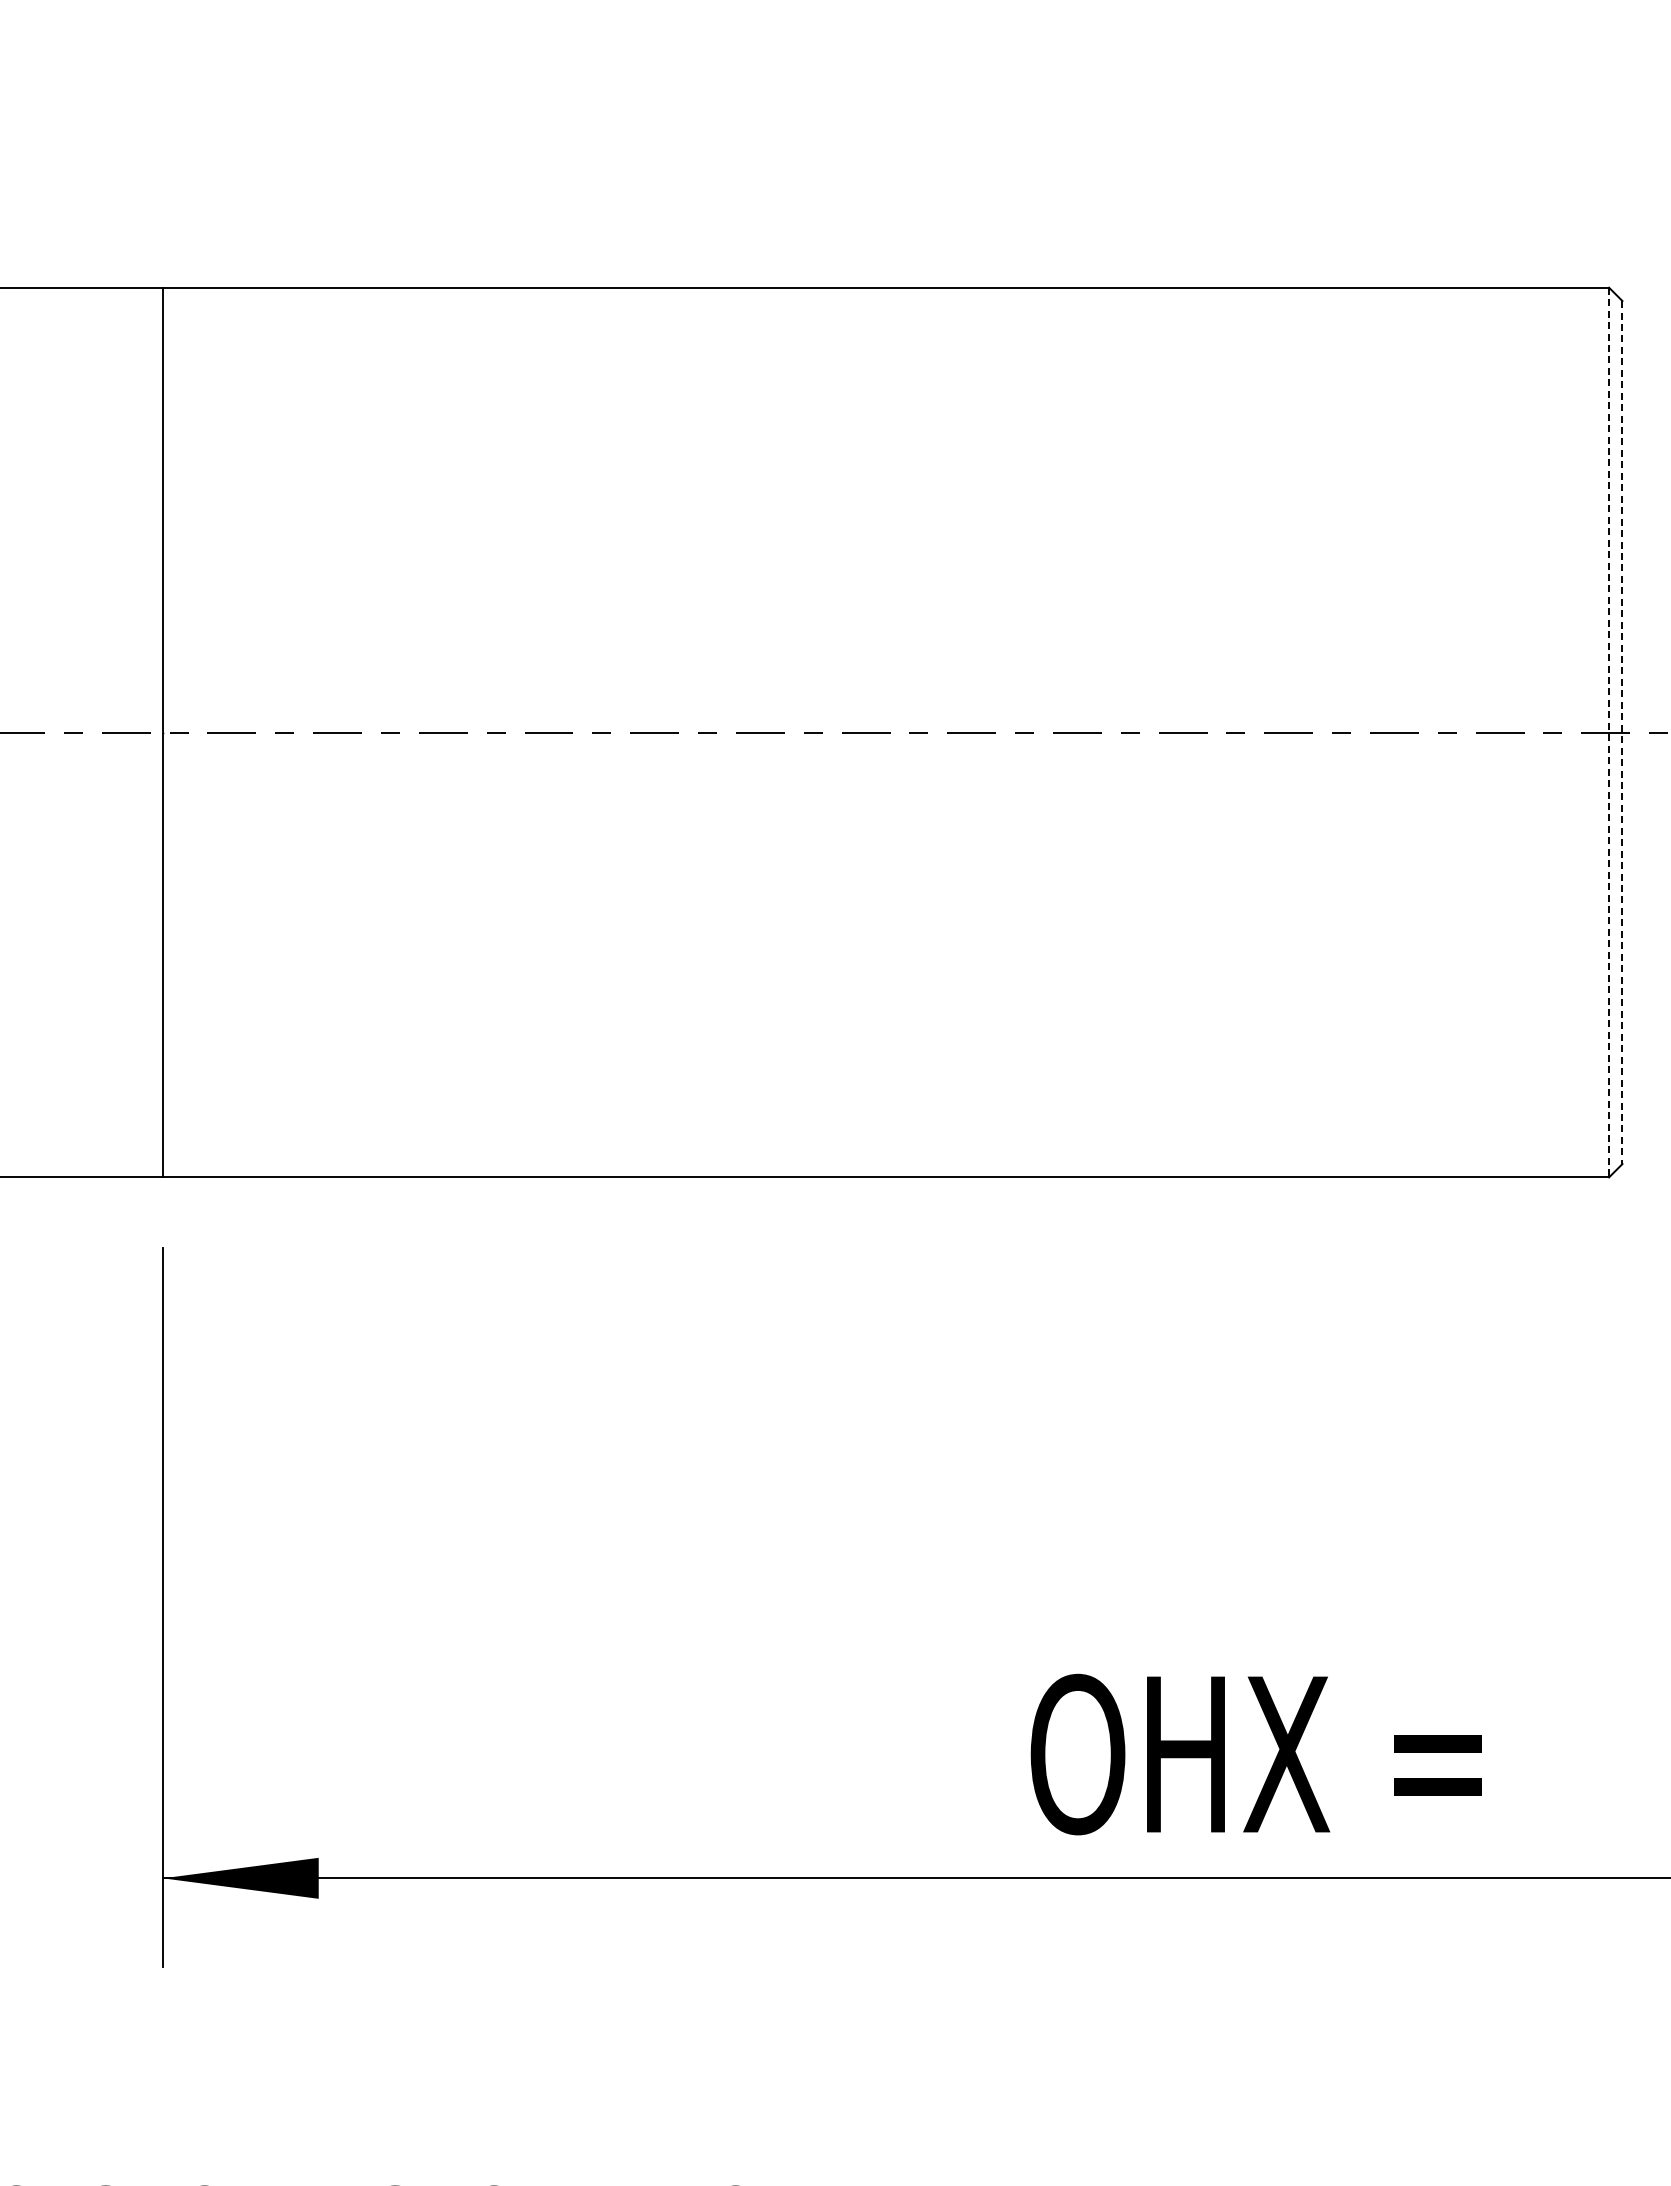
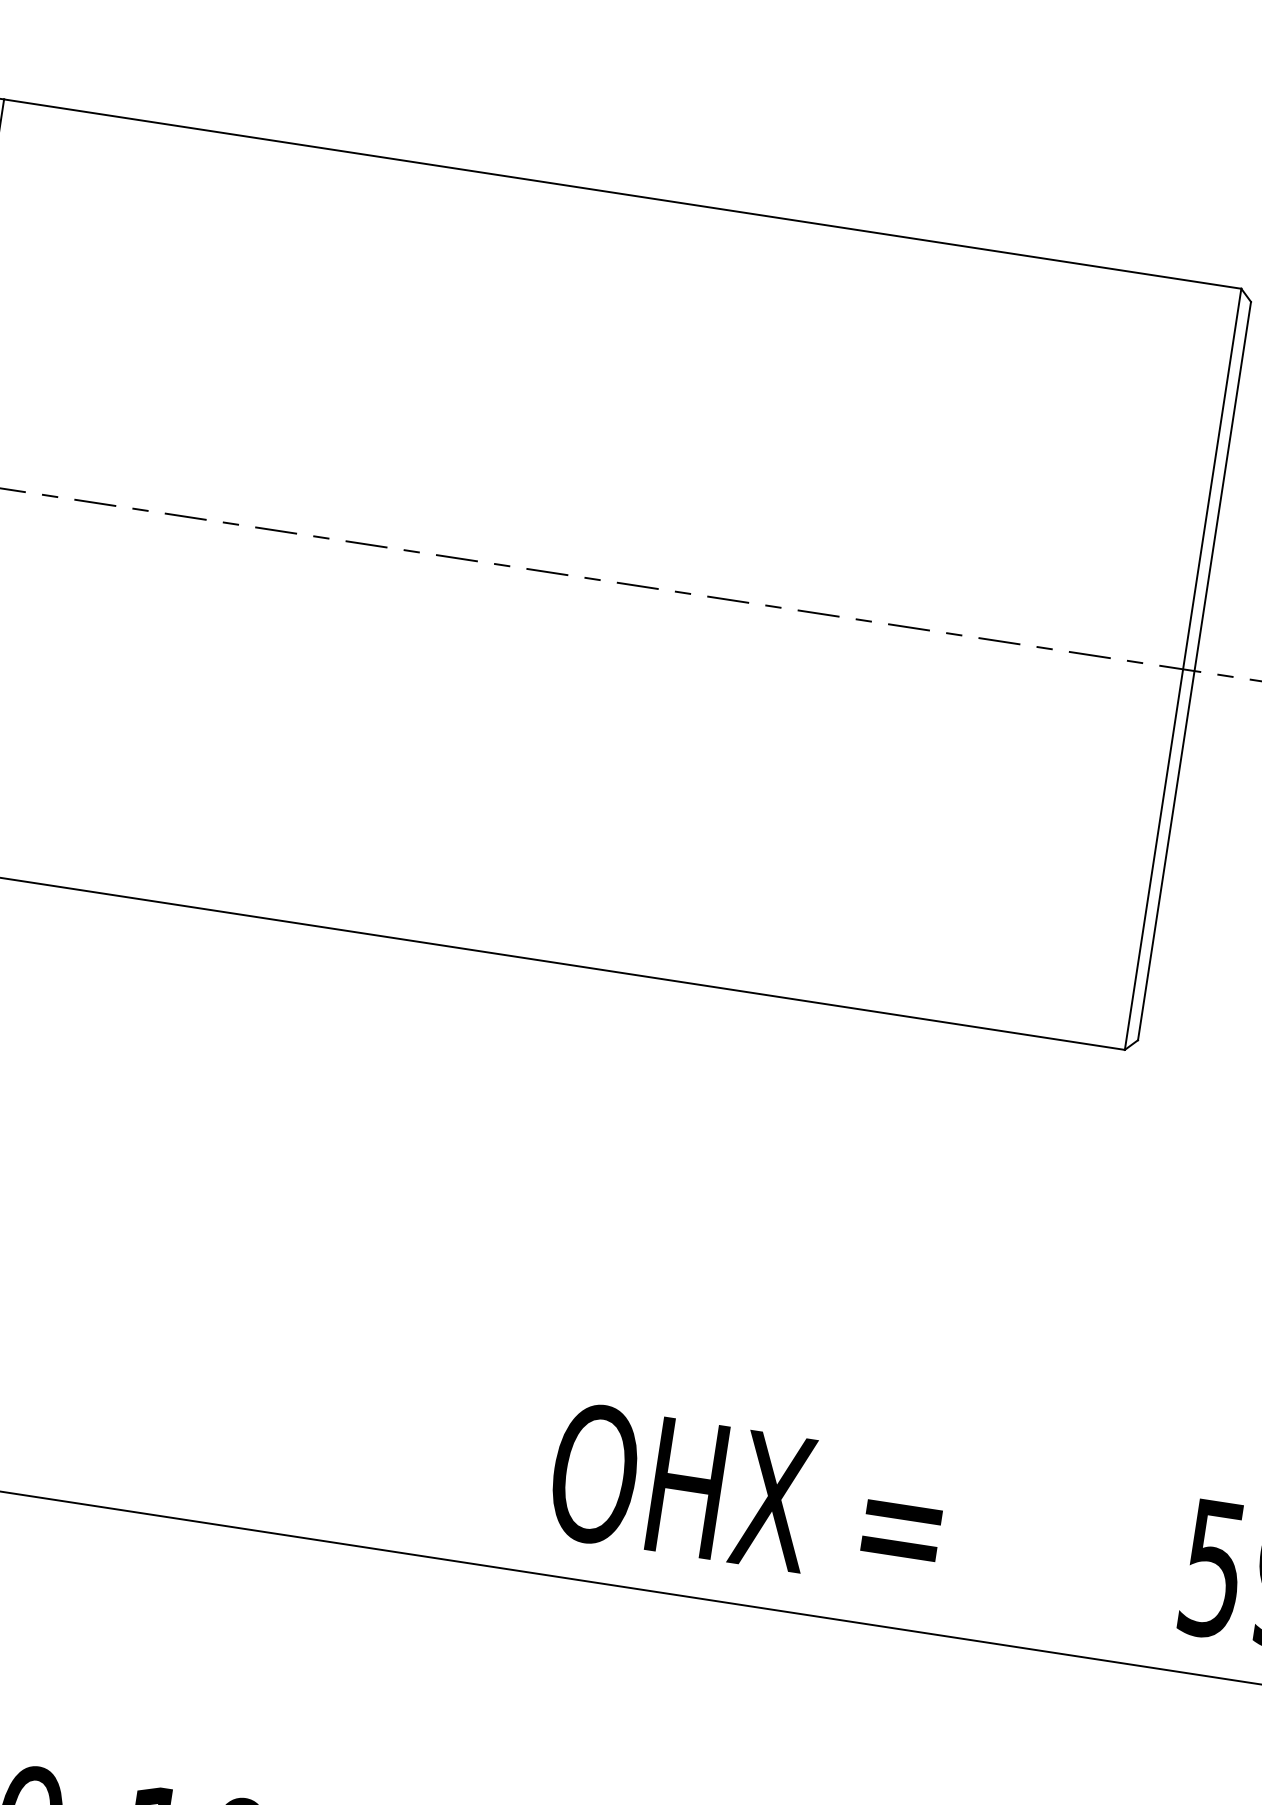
line: (1609, 732) -> (1183, 669), dashed -> solid
line: (1622, 733) -> (1194, 671), dashed -> solid

